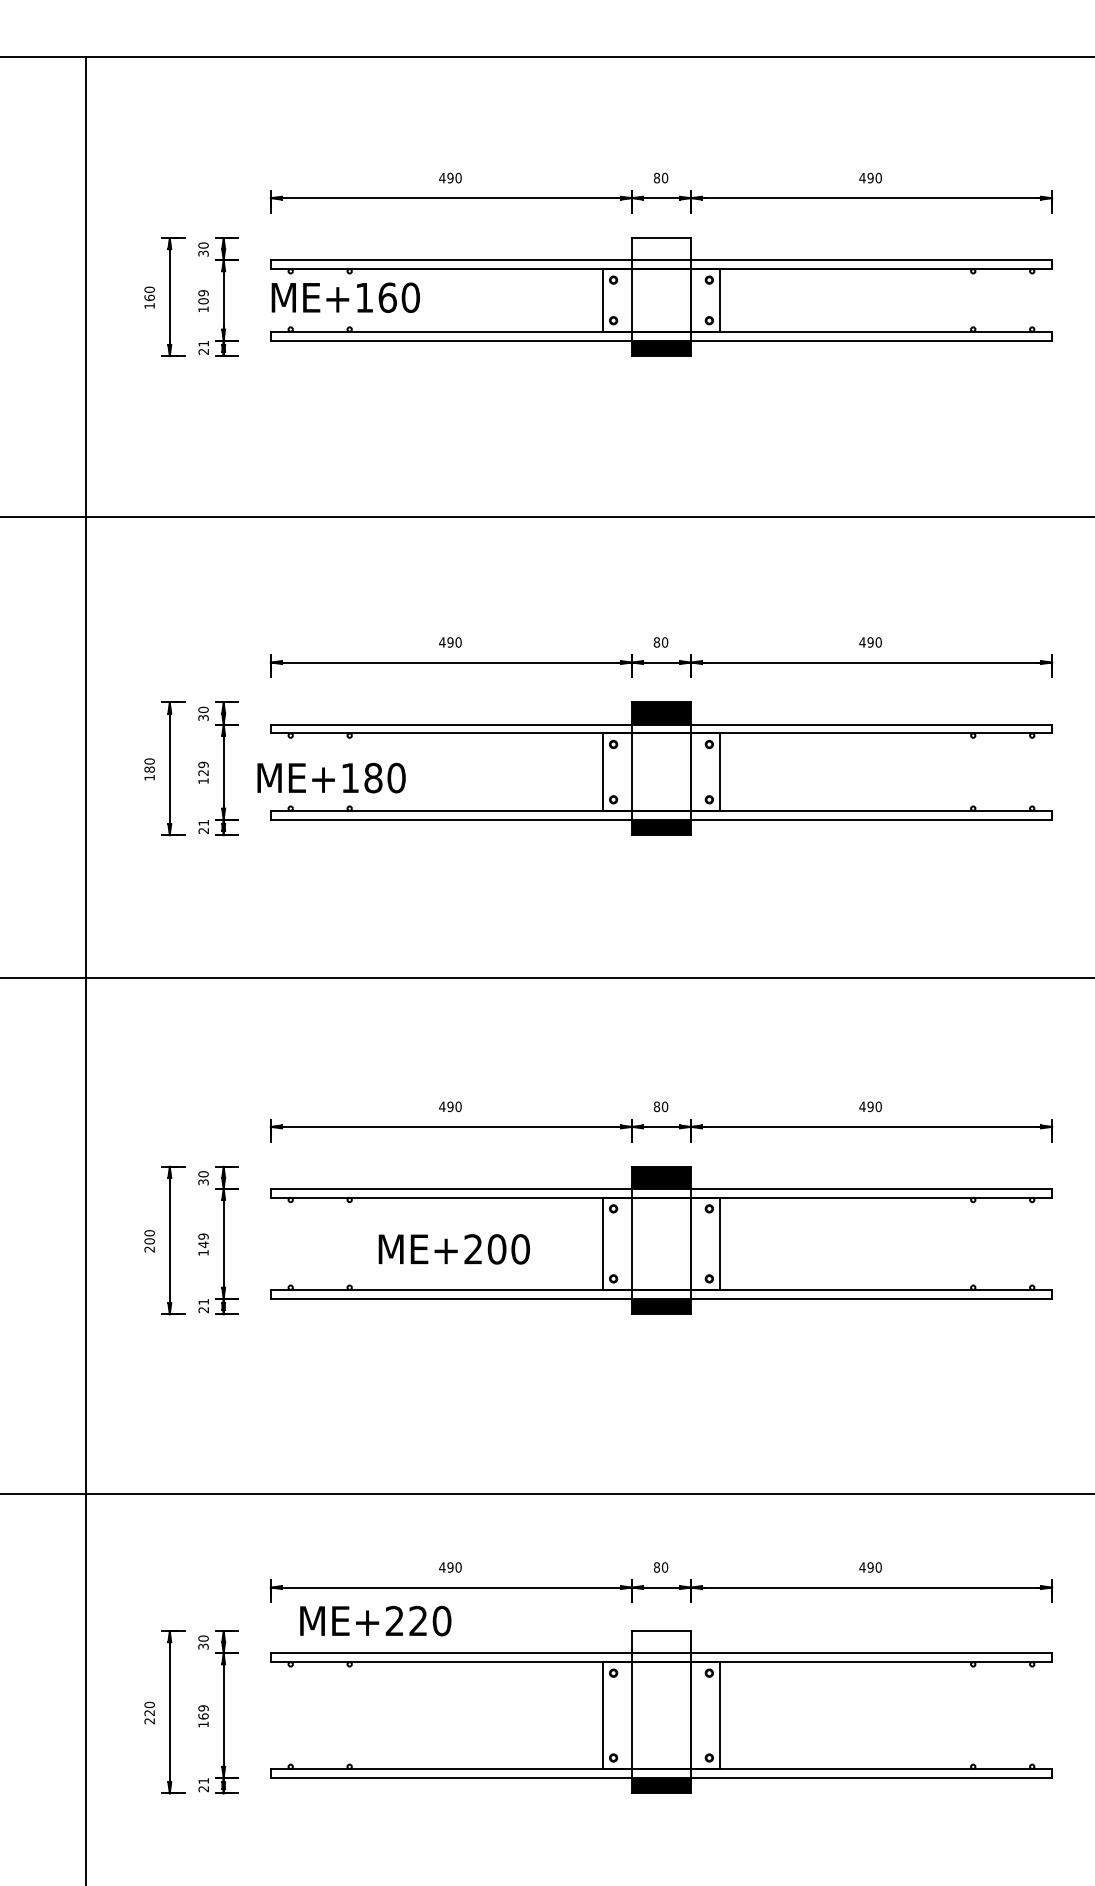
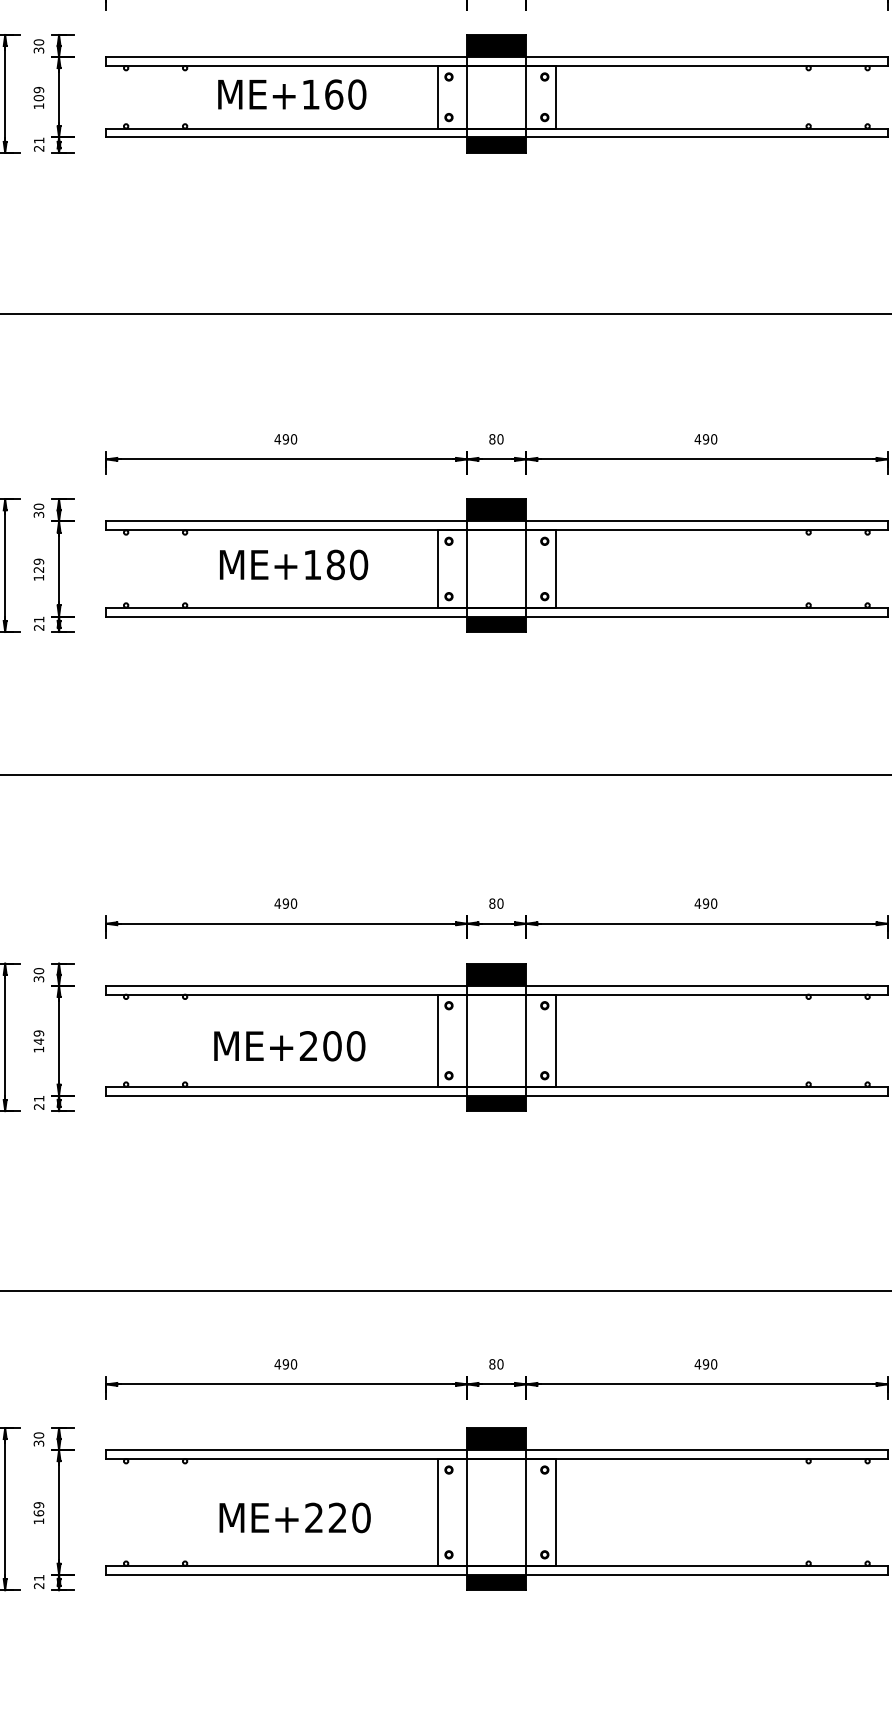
fill: (661, 249) -> (496, 46), added
text: (345, 297) -> (291, 94), moved
text: (331, 777) -> (293, 564), moved
text: (375, 1620) -> (294, 1517), moved
fill: (661, 1642) -> (496, 1439), added

